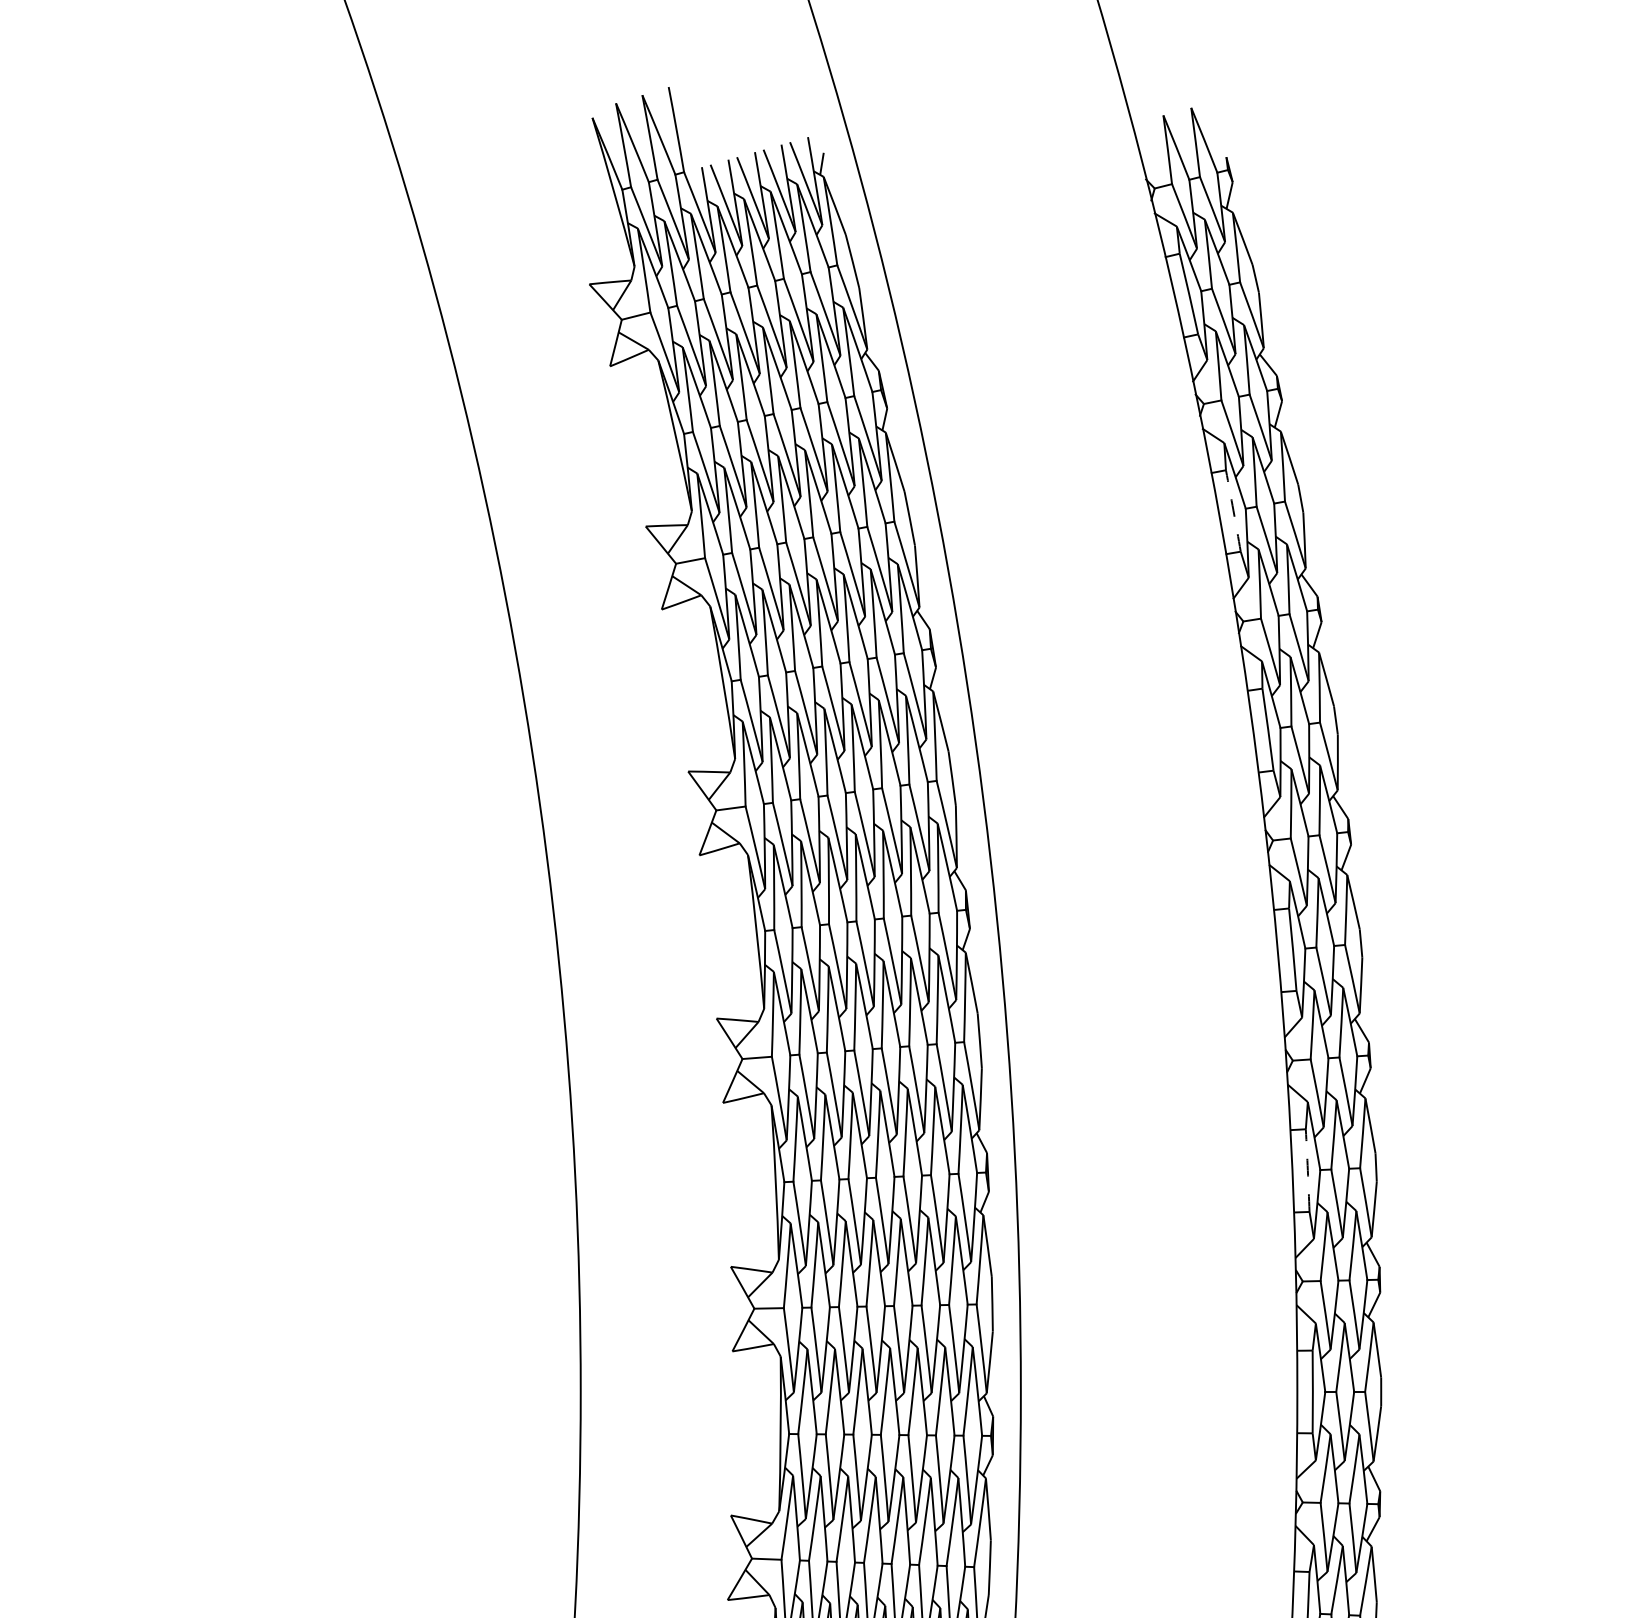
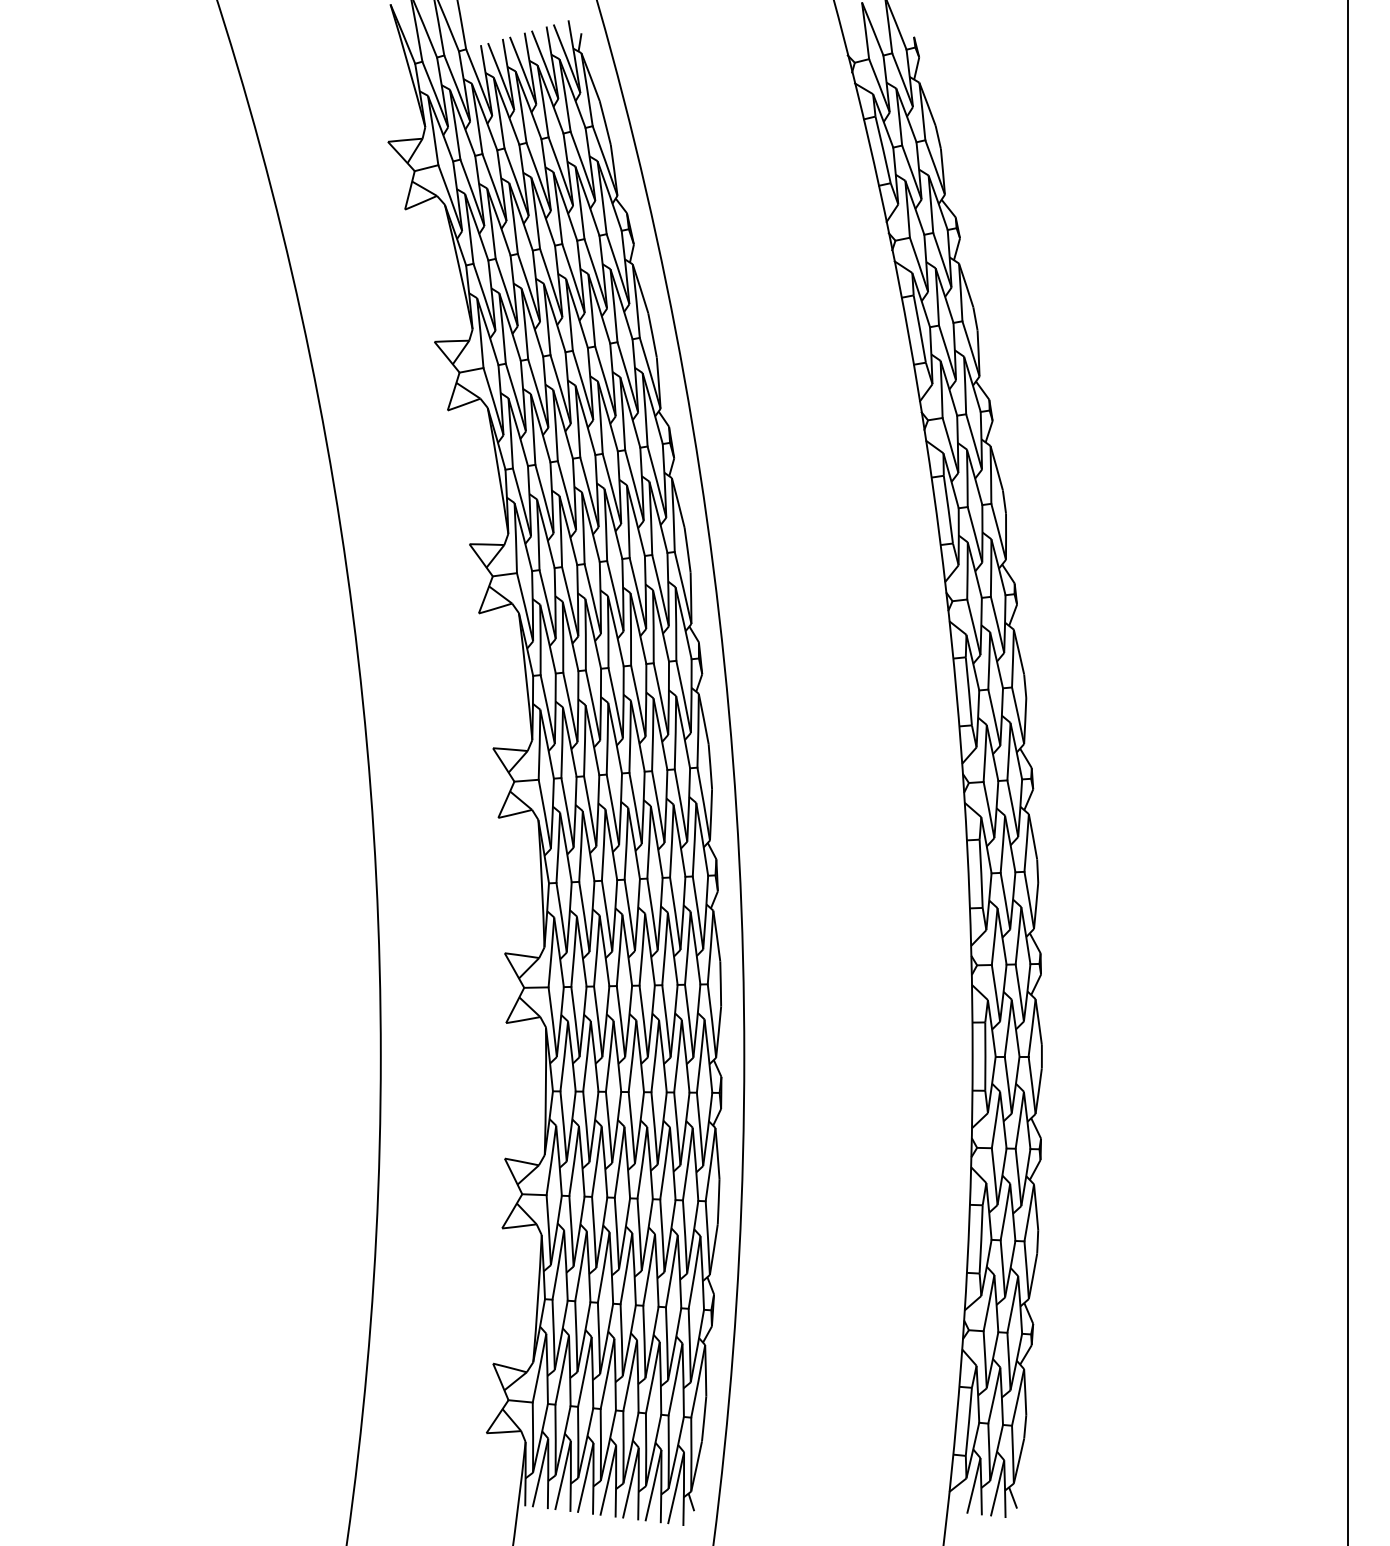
arc: (1233, 511) -> (919, 329), dashed -> solid
arc: (1308, 1170) -> (981, 873), dashed -> solid

